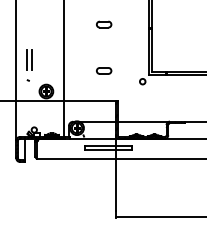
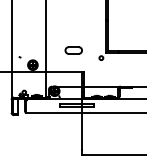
part: (104, 24) -> (74, 17), removed
part: (29, 59) -> (20, 42), removed
part: (104, 70) -> (74, 50), size x1.6

